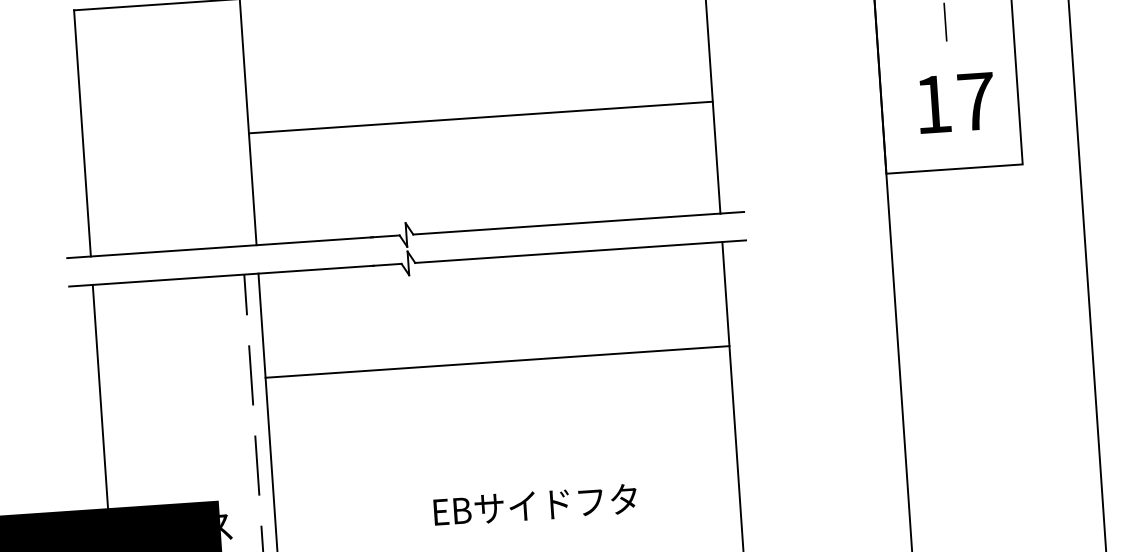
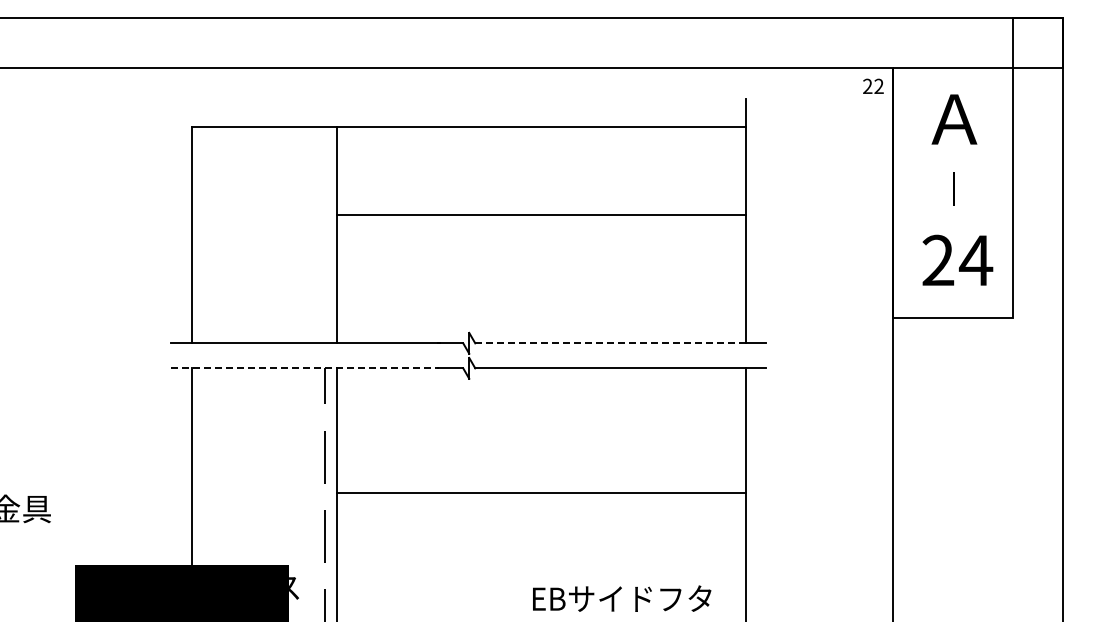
text: (954, 101) -> (957, 259), 17 -> 24
line: (480, 117) -> (541, 214), moved
line: (566, 224) -> (610, 343), solid -> dashed
line: (222, 276) -> (305, 368), solid -> dashed
line: (497, 361) -> (541, 492), moved
text: (535, 504) -> (622, 598), moved

